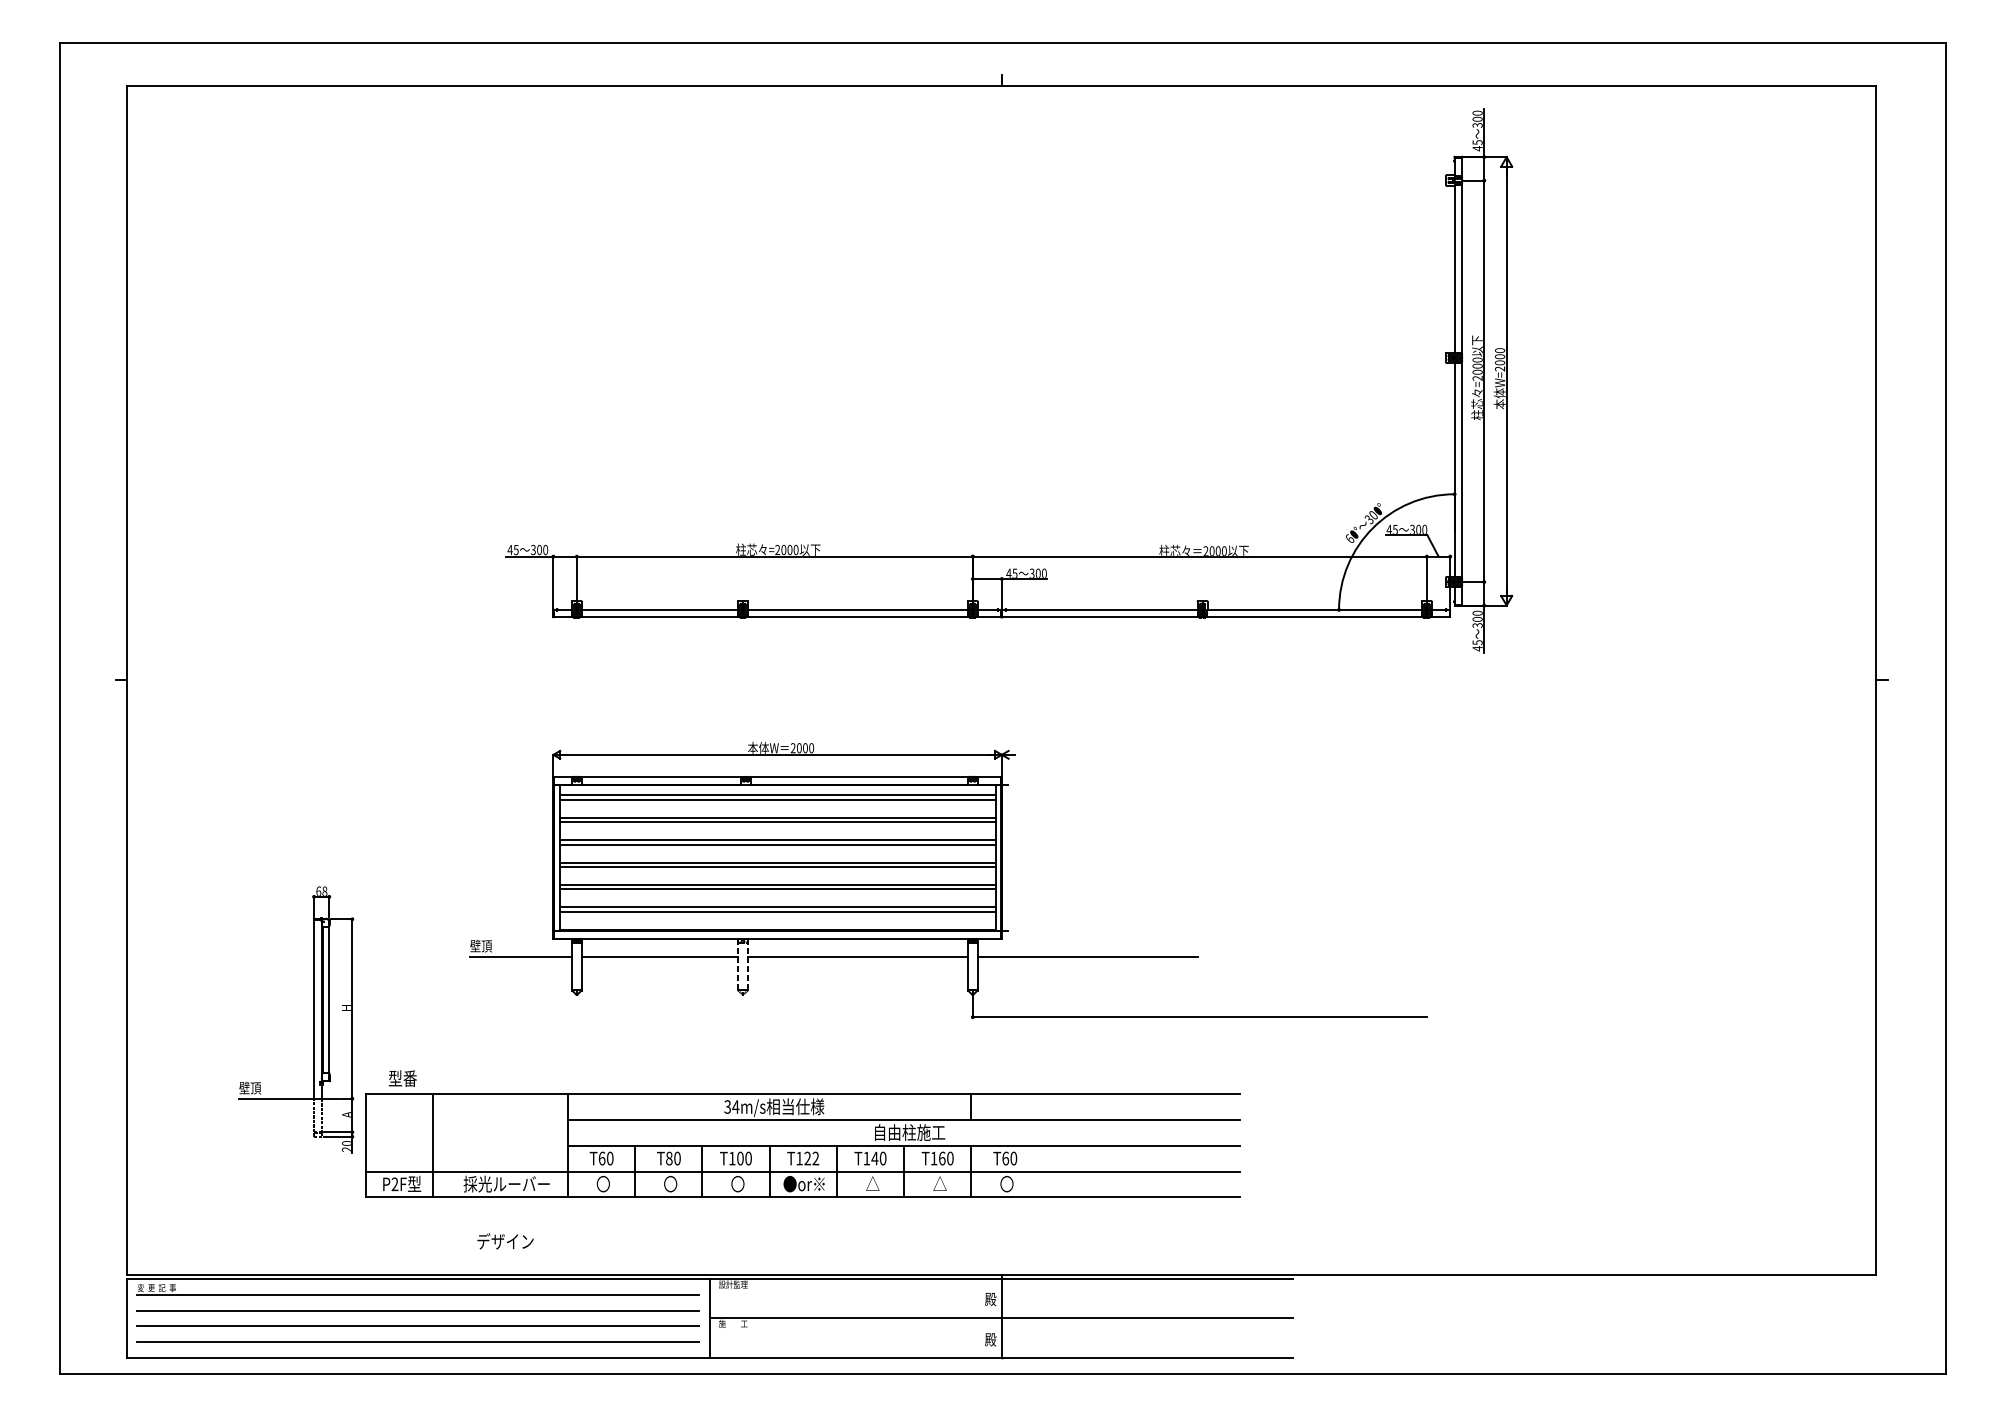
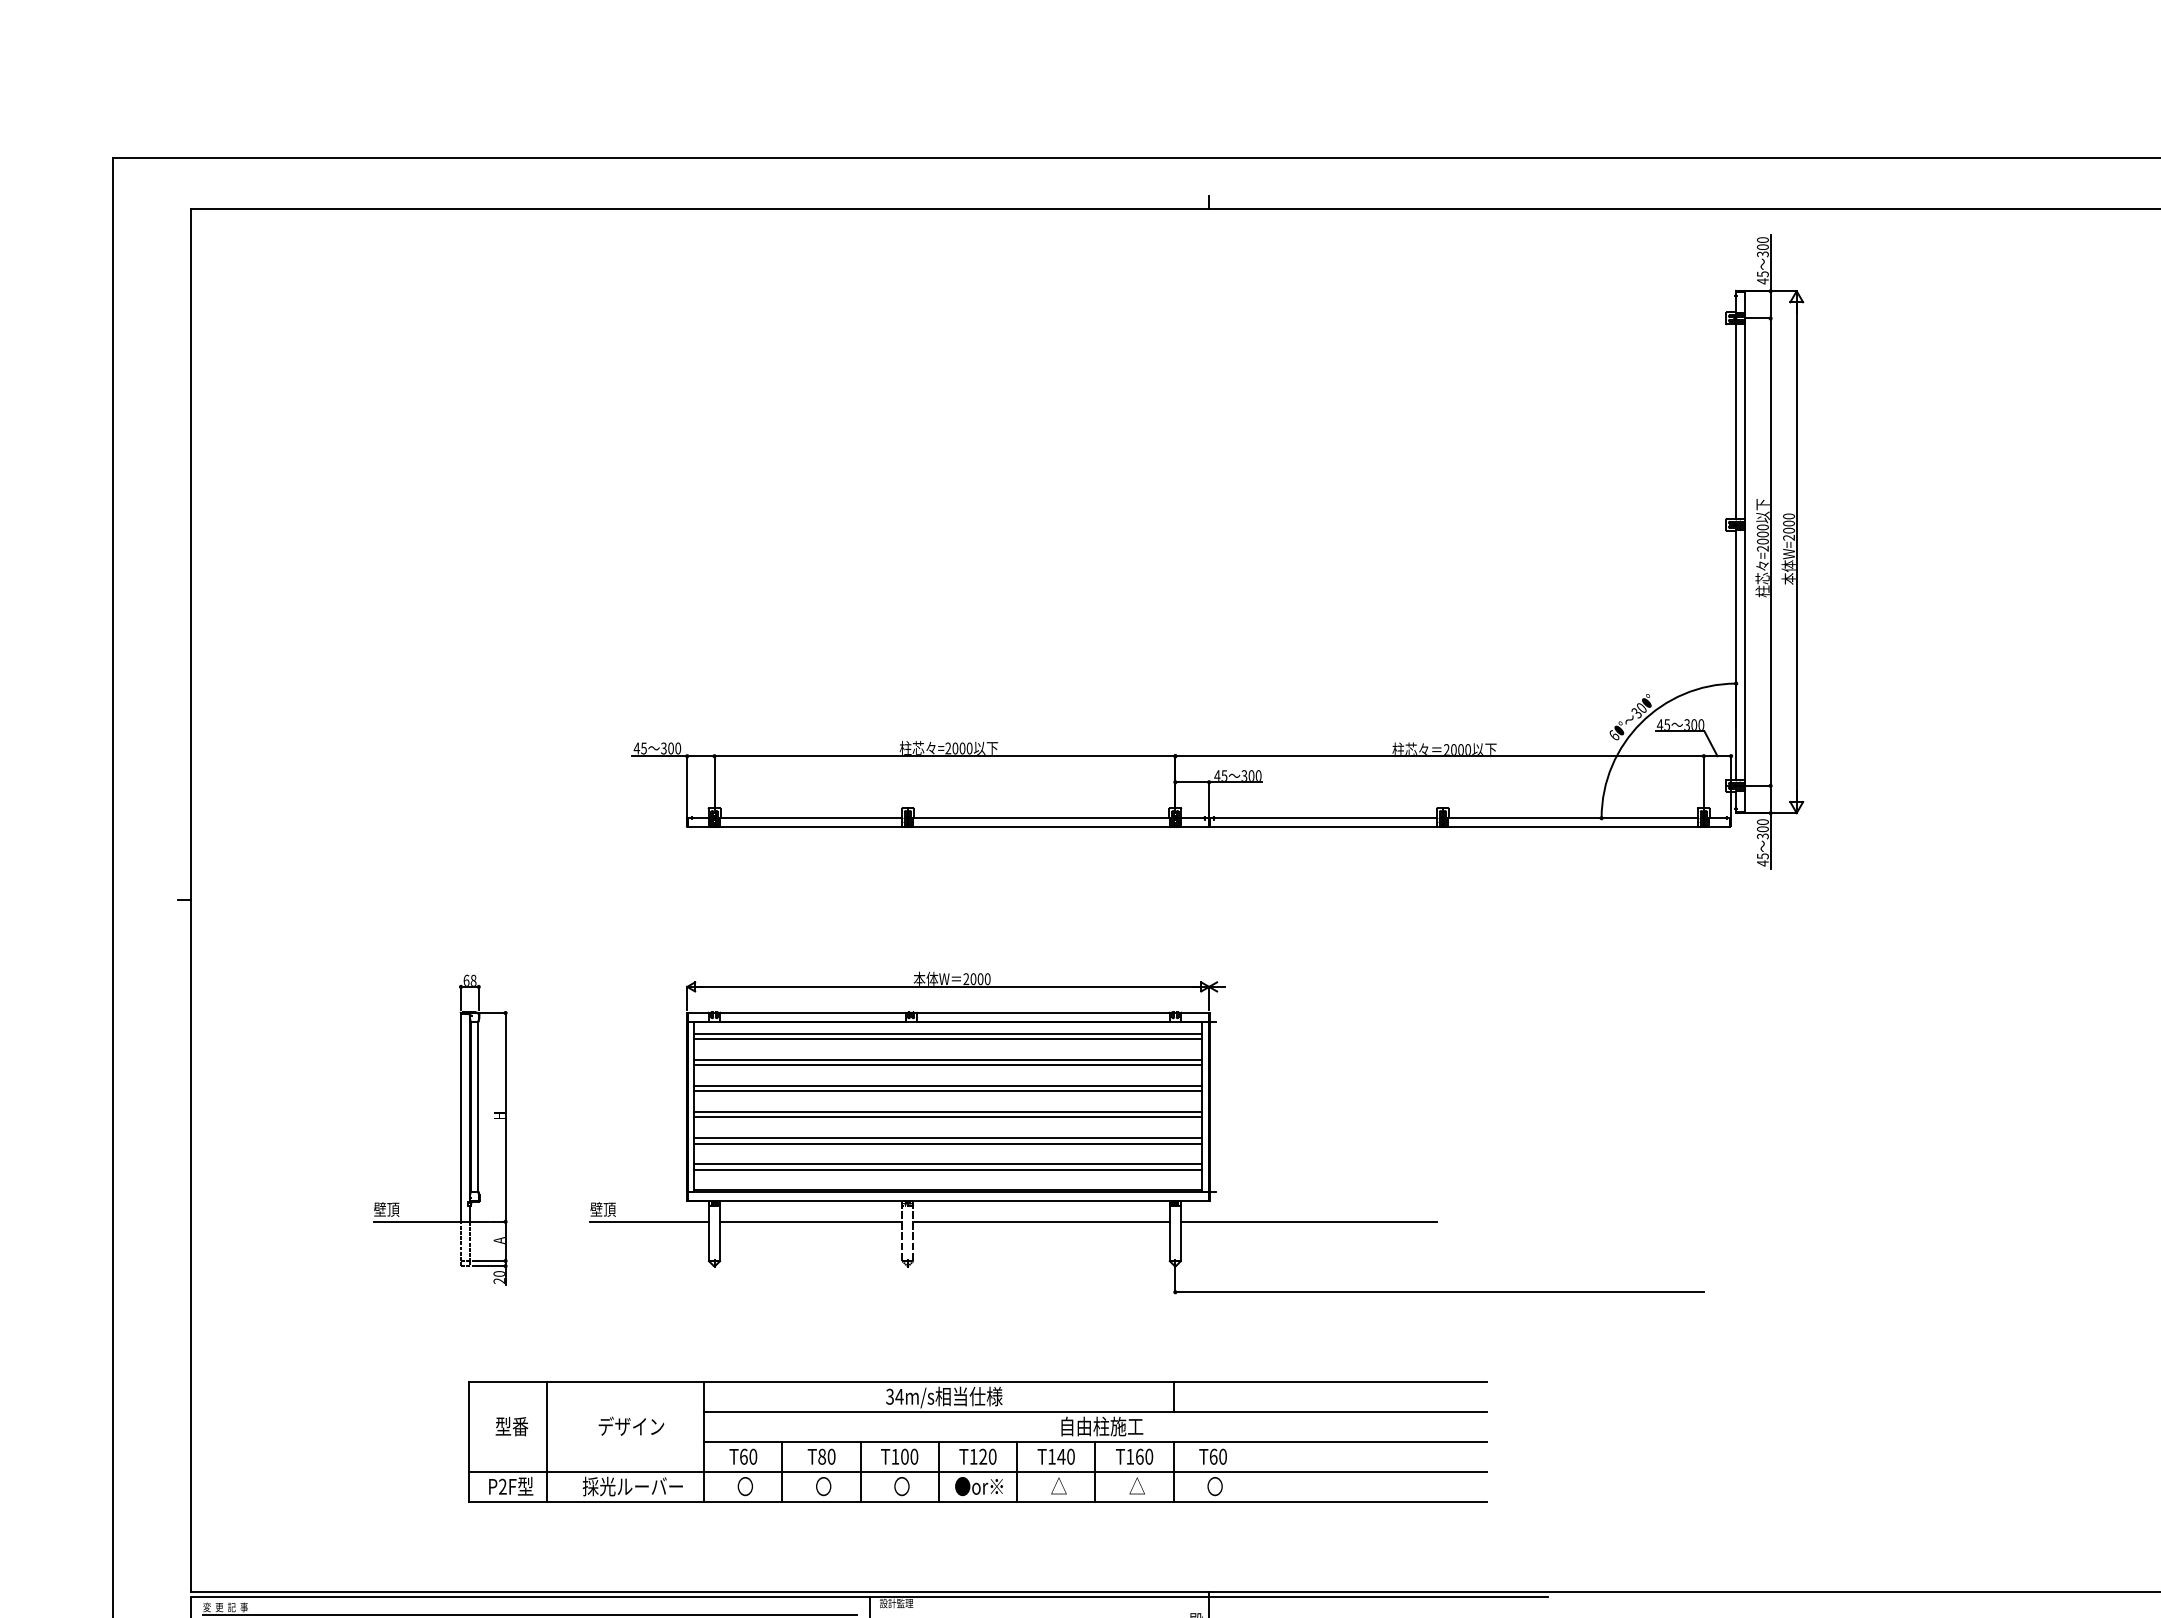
part: (313, 1019) -> (460, 1129), moved
text: (402, 1078) -> (511, 1426), moved
text: (815, 1158) -> (992, 1456), T122 -> T120
text: (505, 1241) -> (631, 1426), moved

